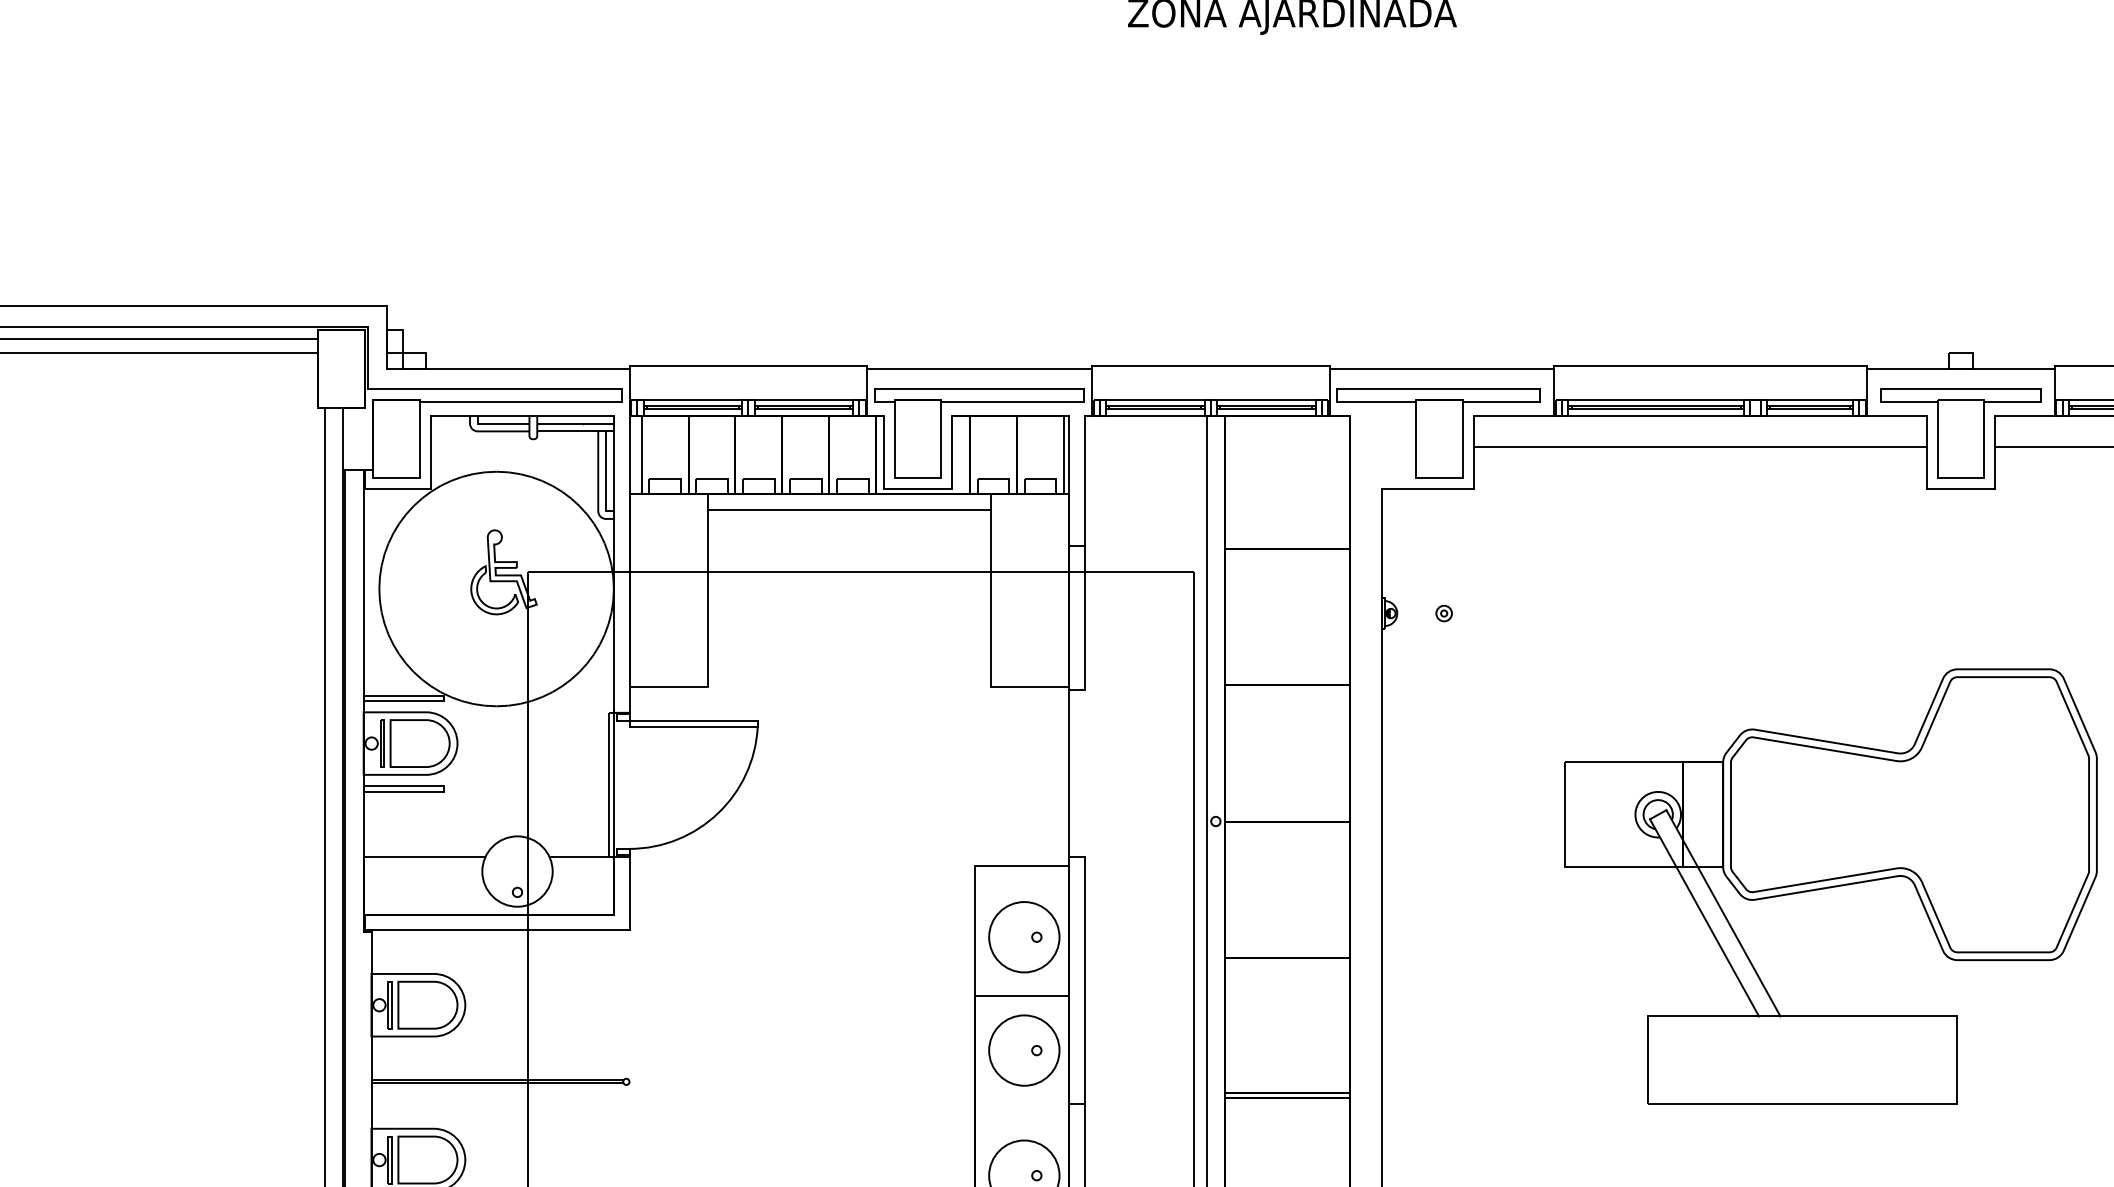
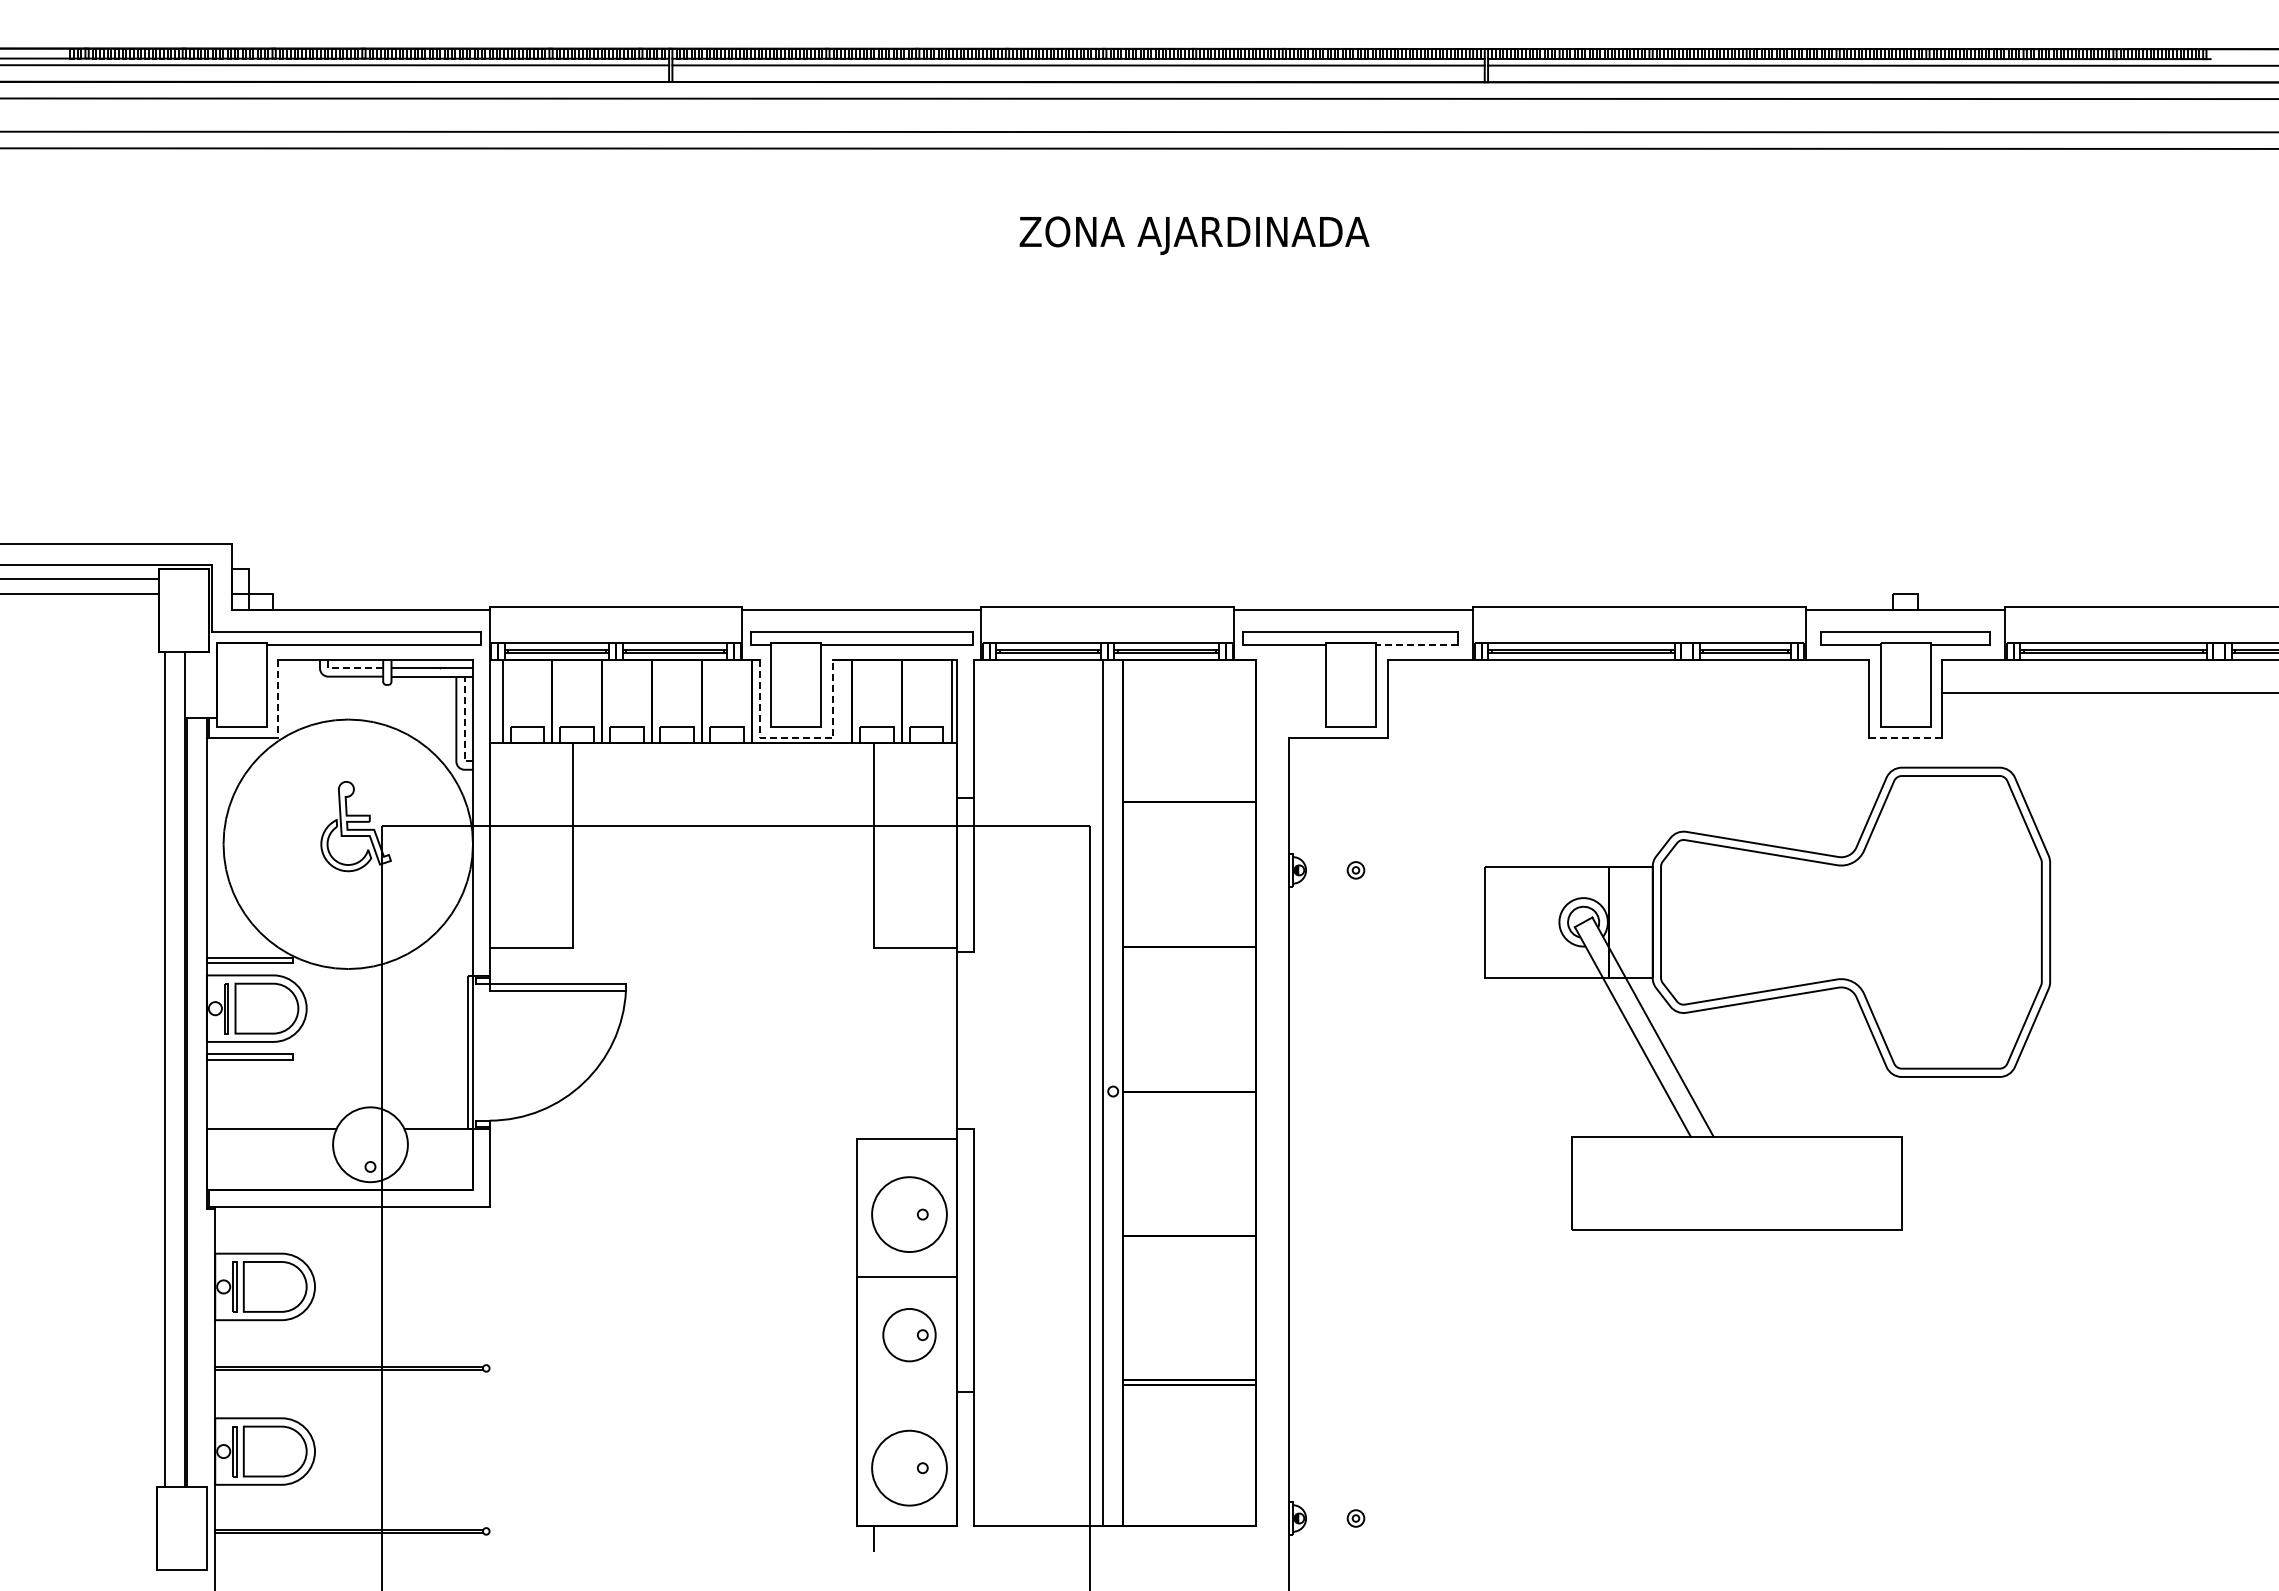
line: (1501, 402) -> (1416, 645), solid -> dashed
line: (498, 423) -> (350, 668), solid -> dashed
line: (1700, 447) -> (1628, 693), removed
line: (431, 452) -> (278, 699), solid -> dashed
line: (605, 475) -> (464, 723), solid -> dashed
line: (918, 489) -> (796, 738), solid -> dashed
line: (1960, 489) -> (1905, 738), solid -> dashed
line: (848, 509) -> (722, 759), removed
part: (1831, 886) -> (1767, 998), moved
circle: (1024, 1049) -> (909, 1334), size x0.7

